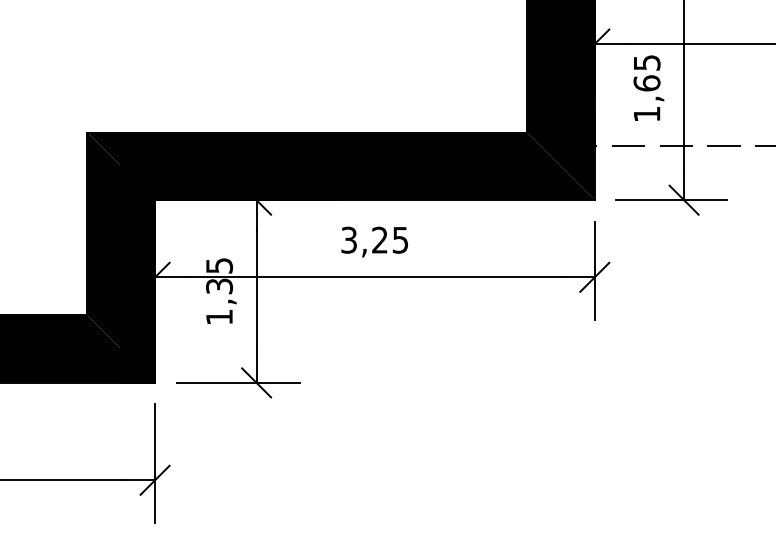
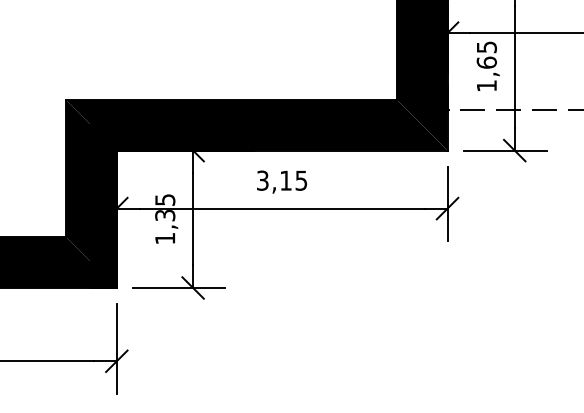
text: (379, 239) -> (285, 180), 3,25 -> 3,15

